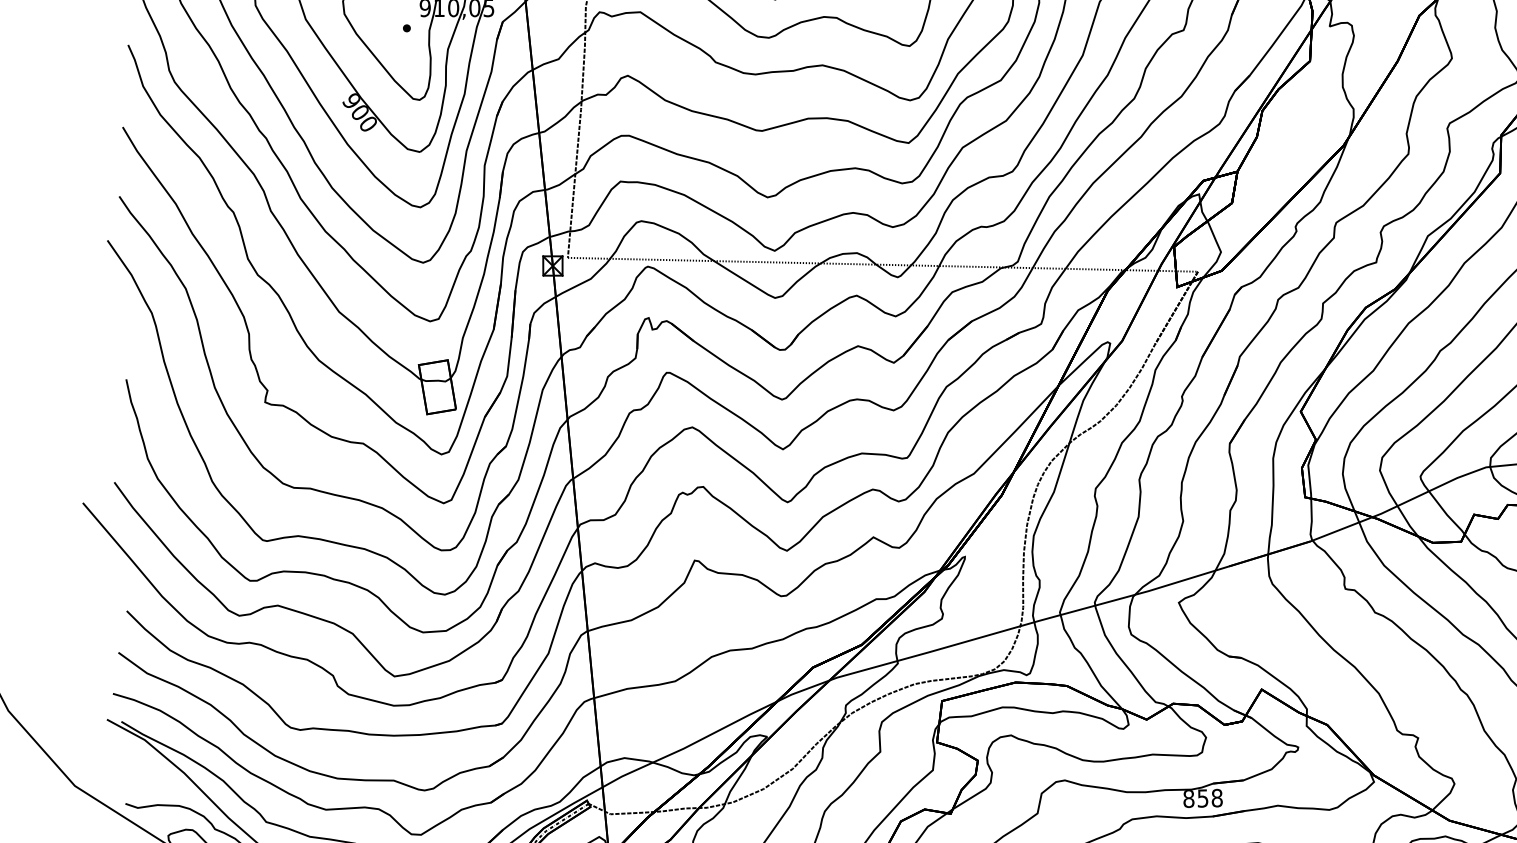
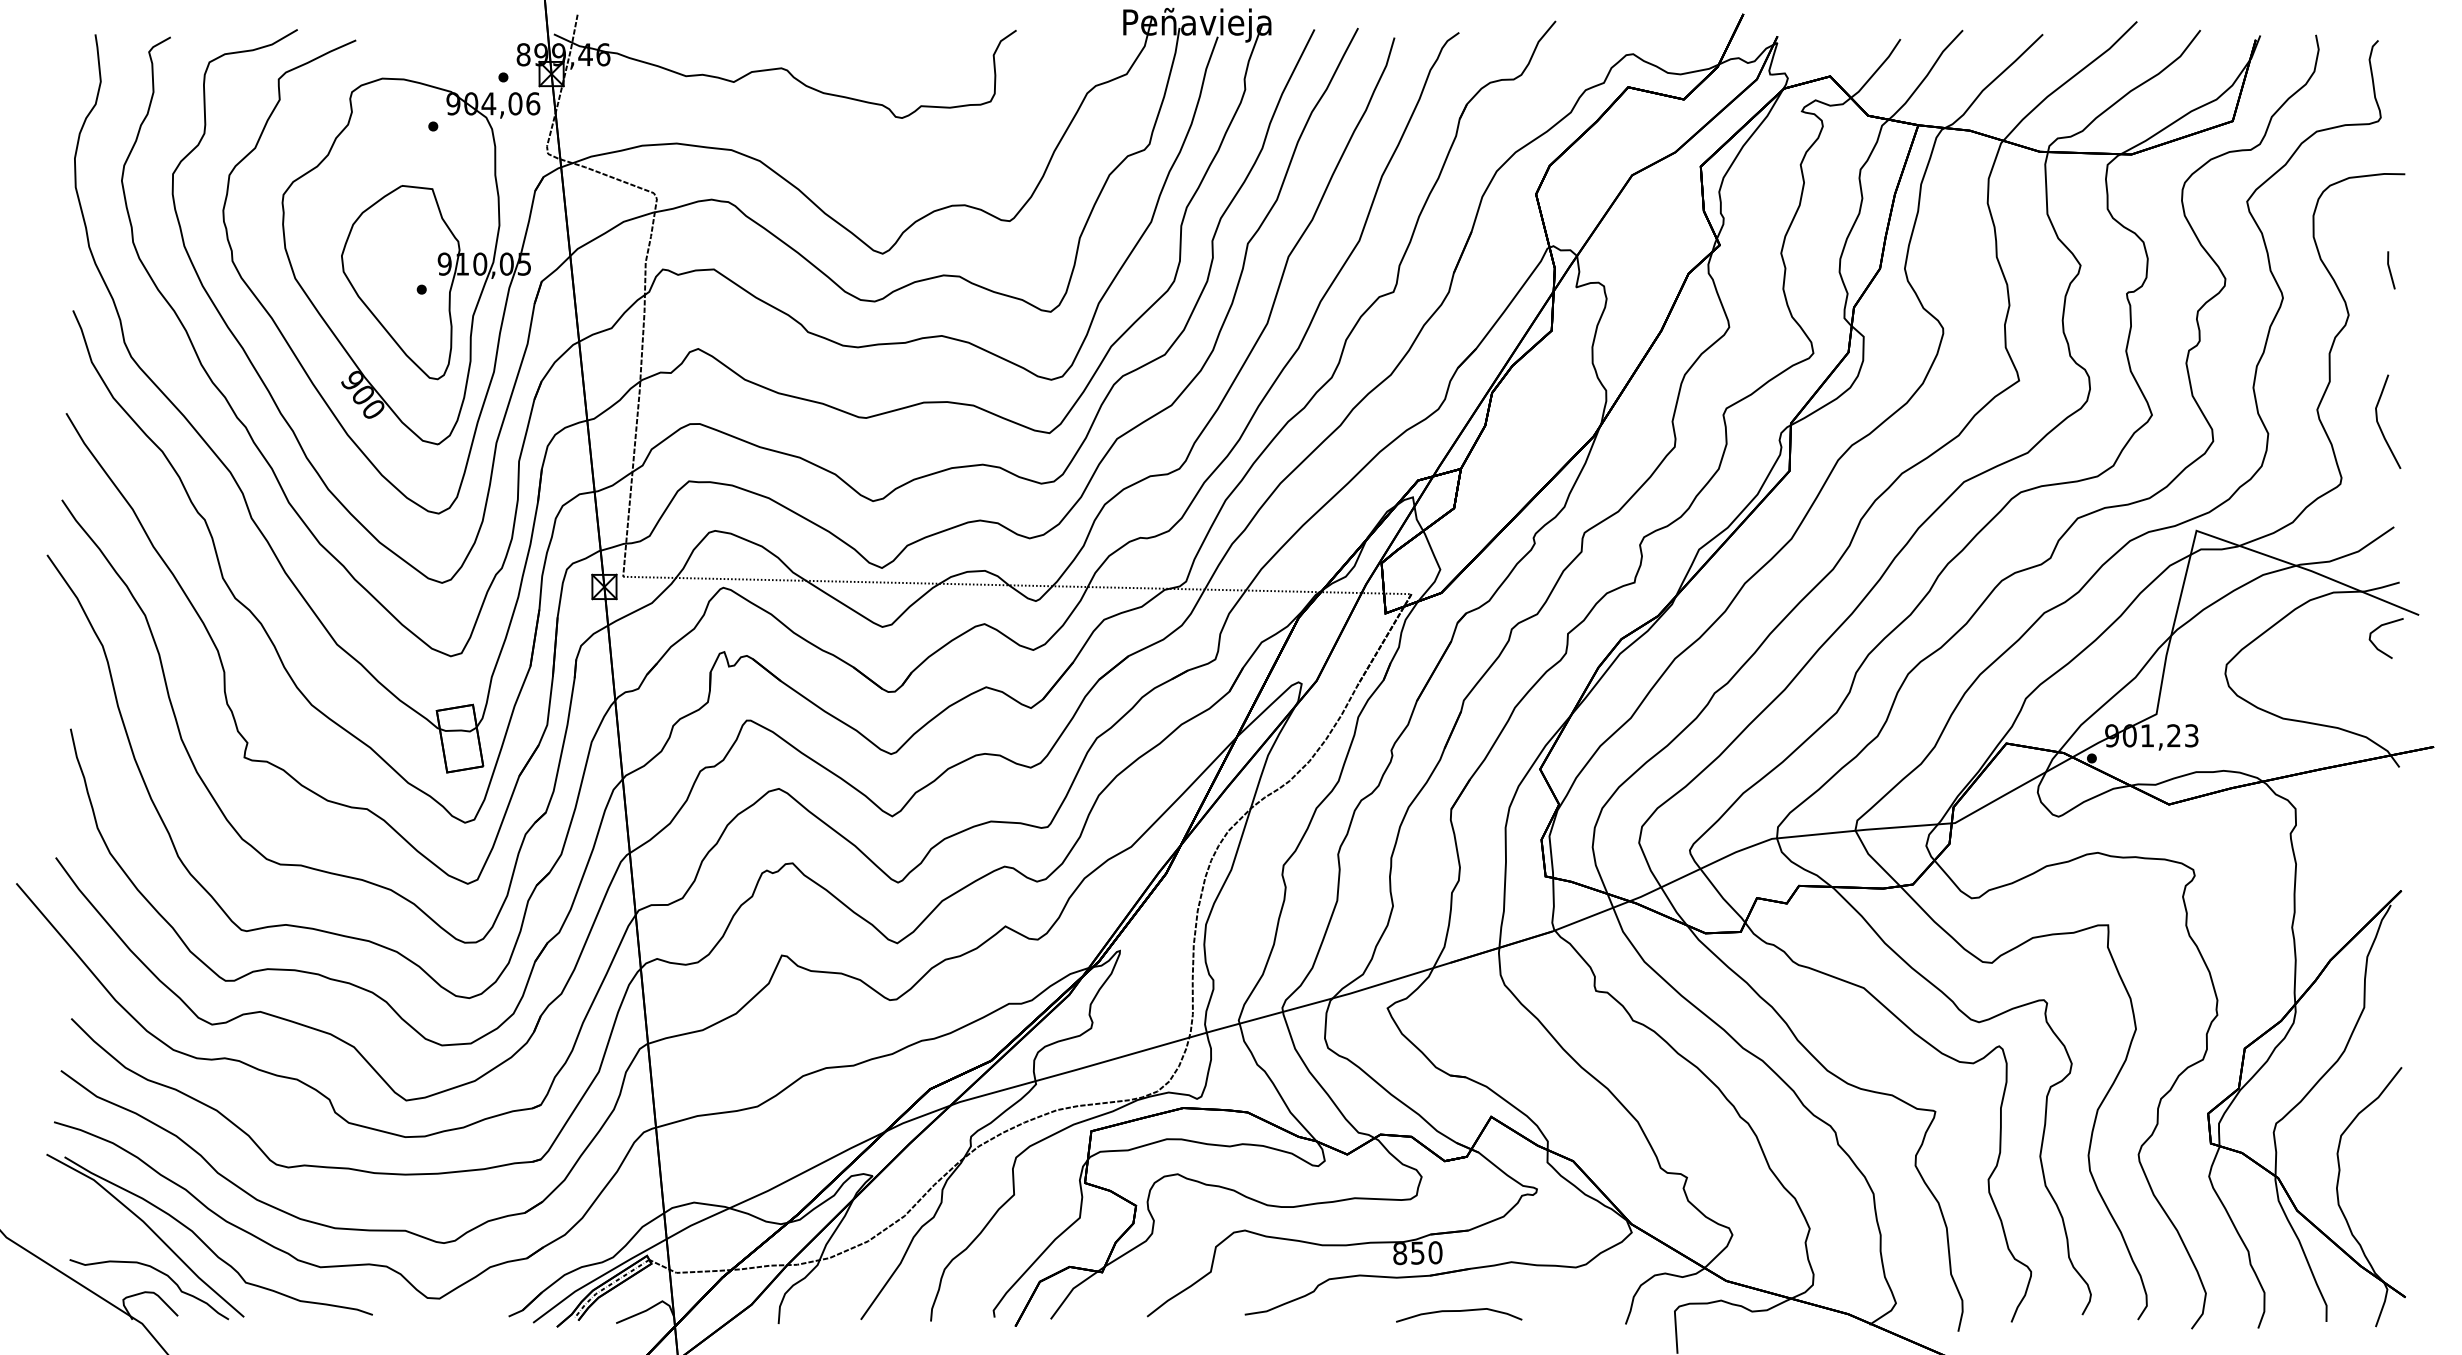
text: (1217, 797) -> (1435, 1252), 858 -> 850

